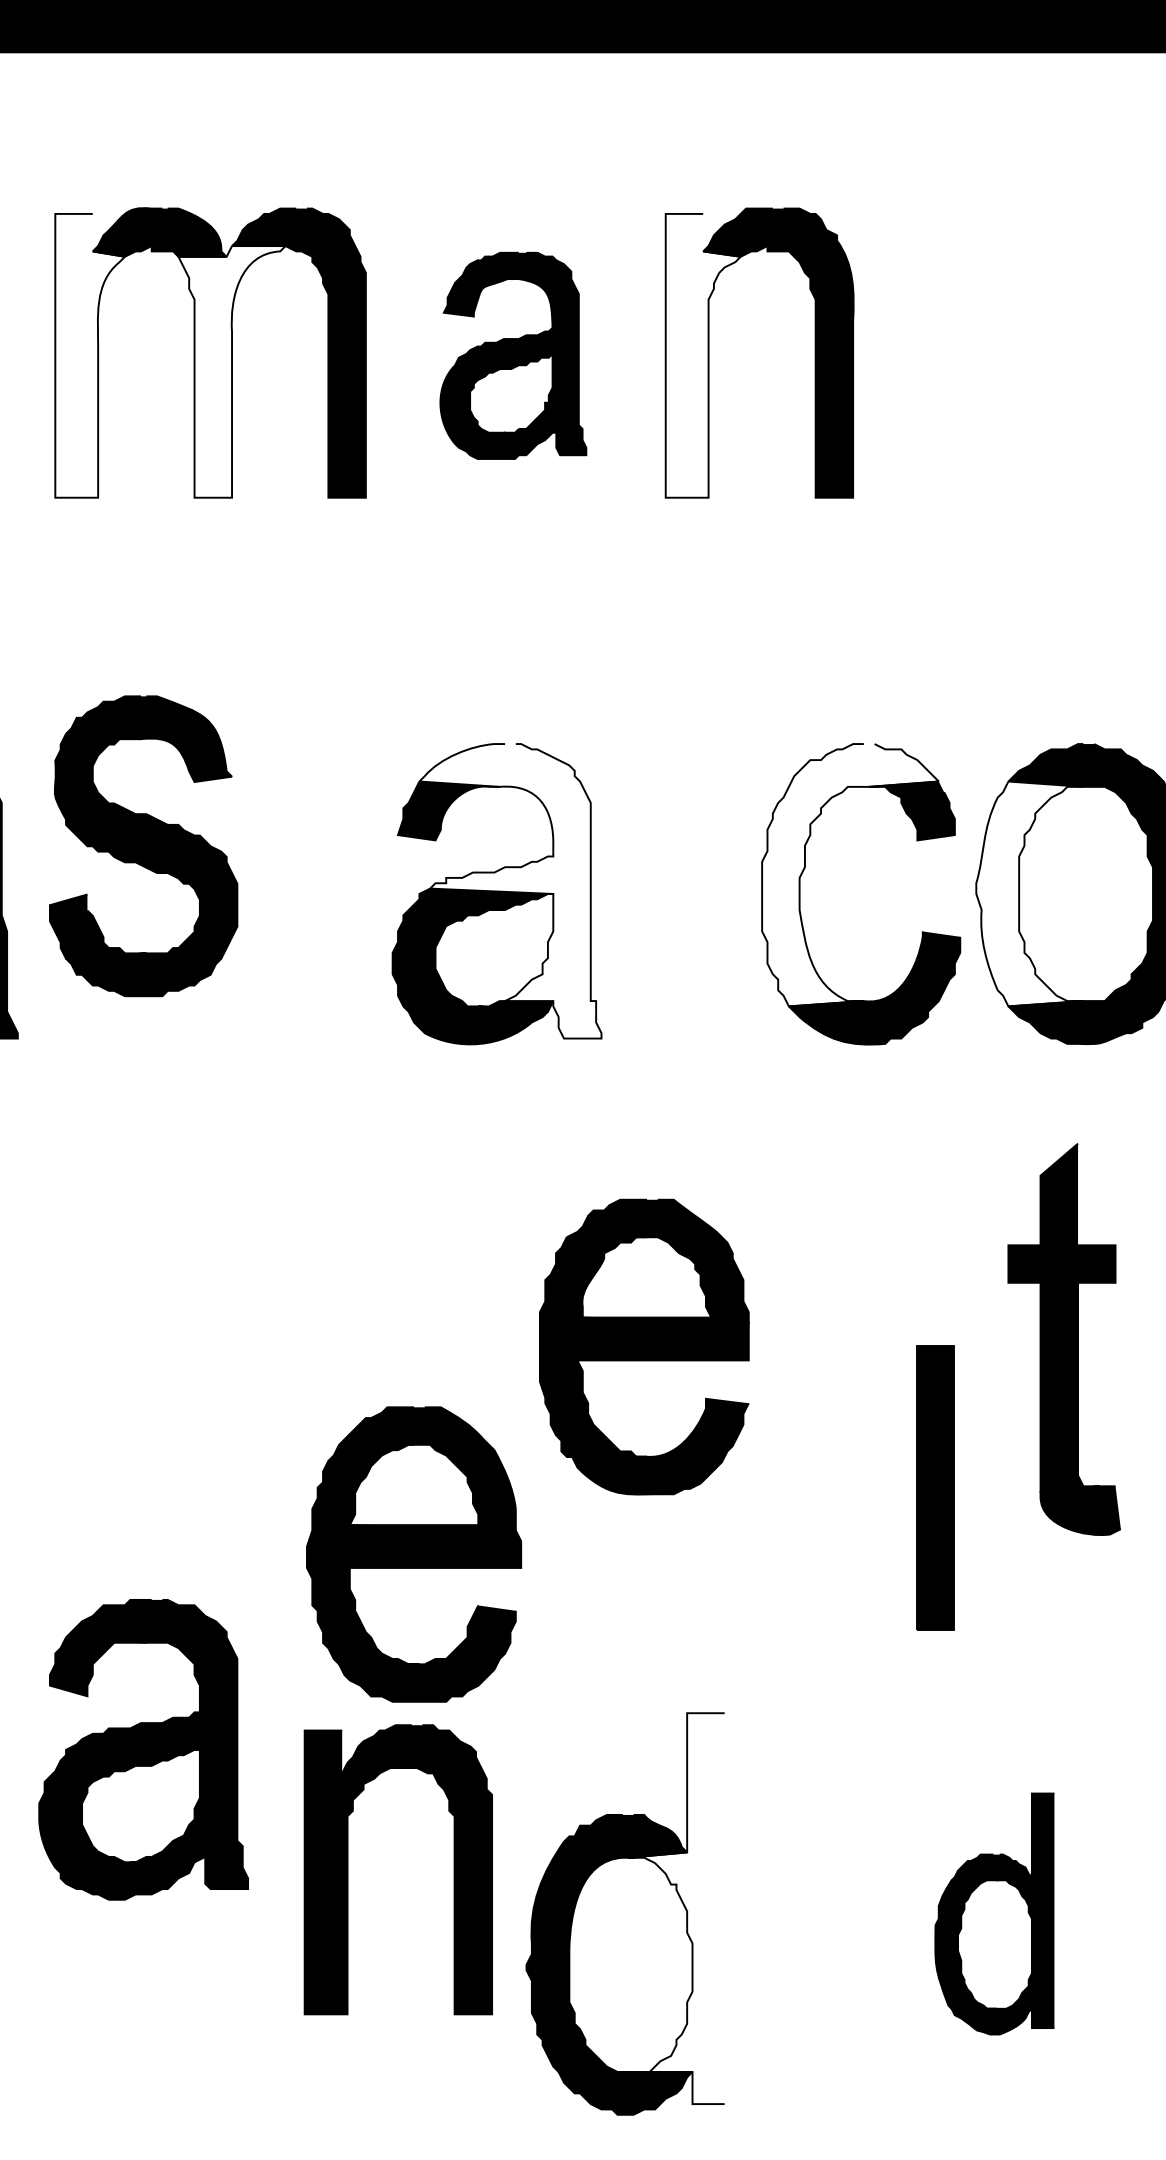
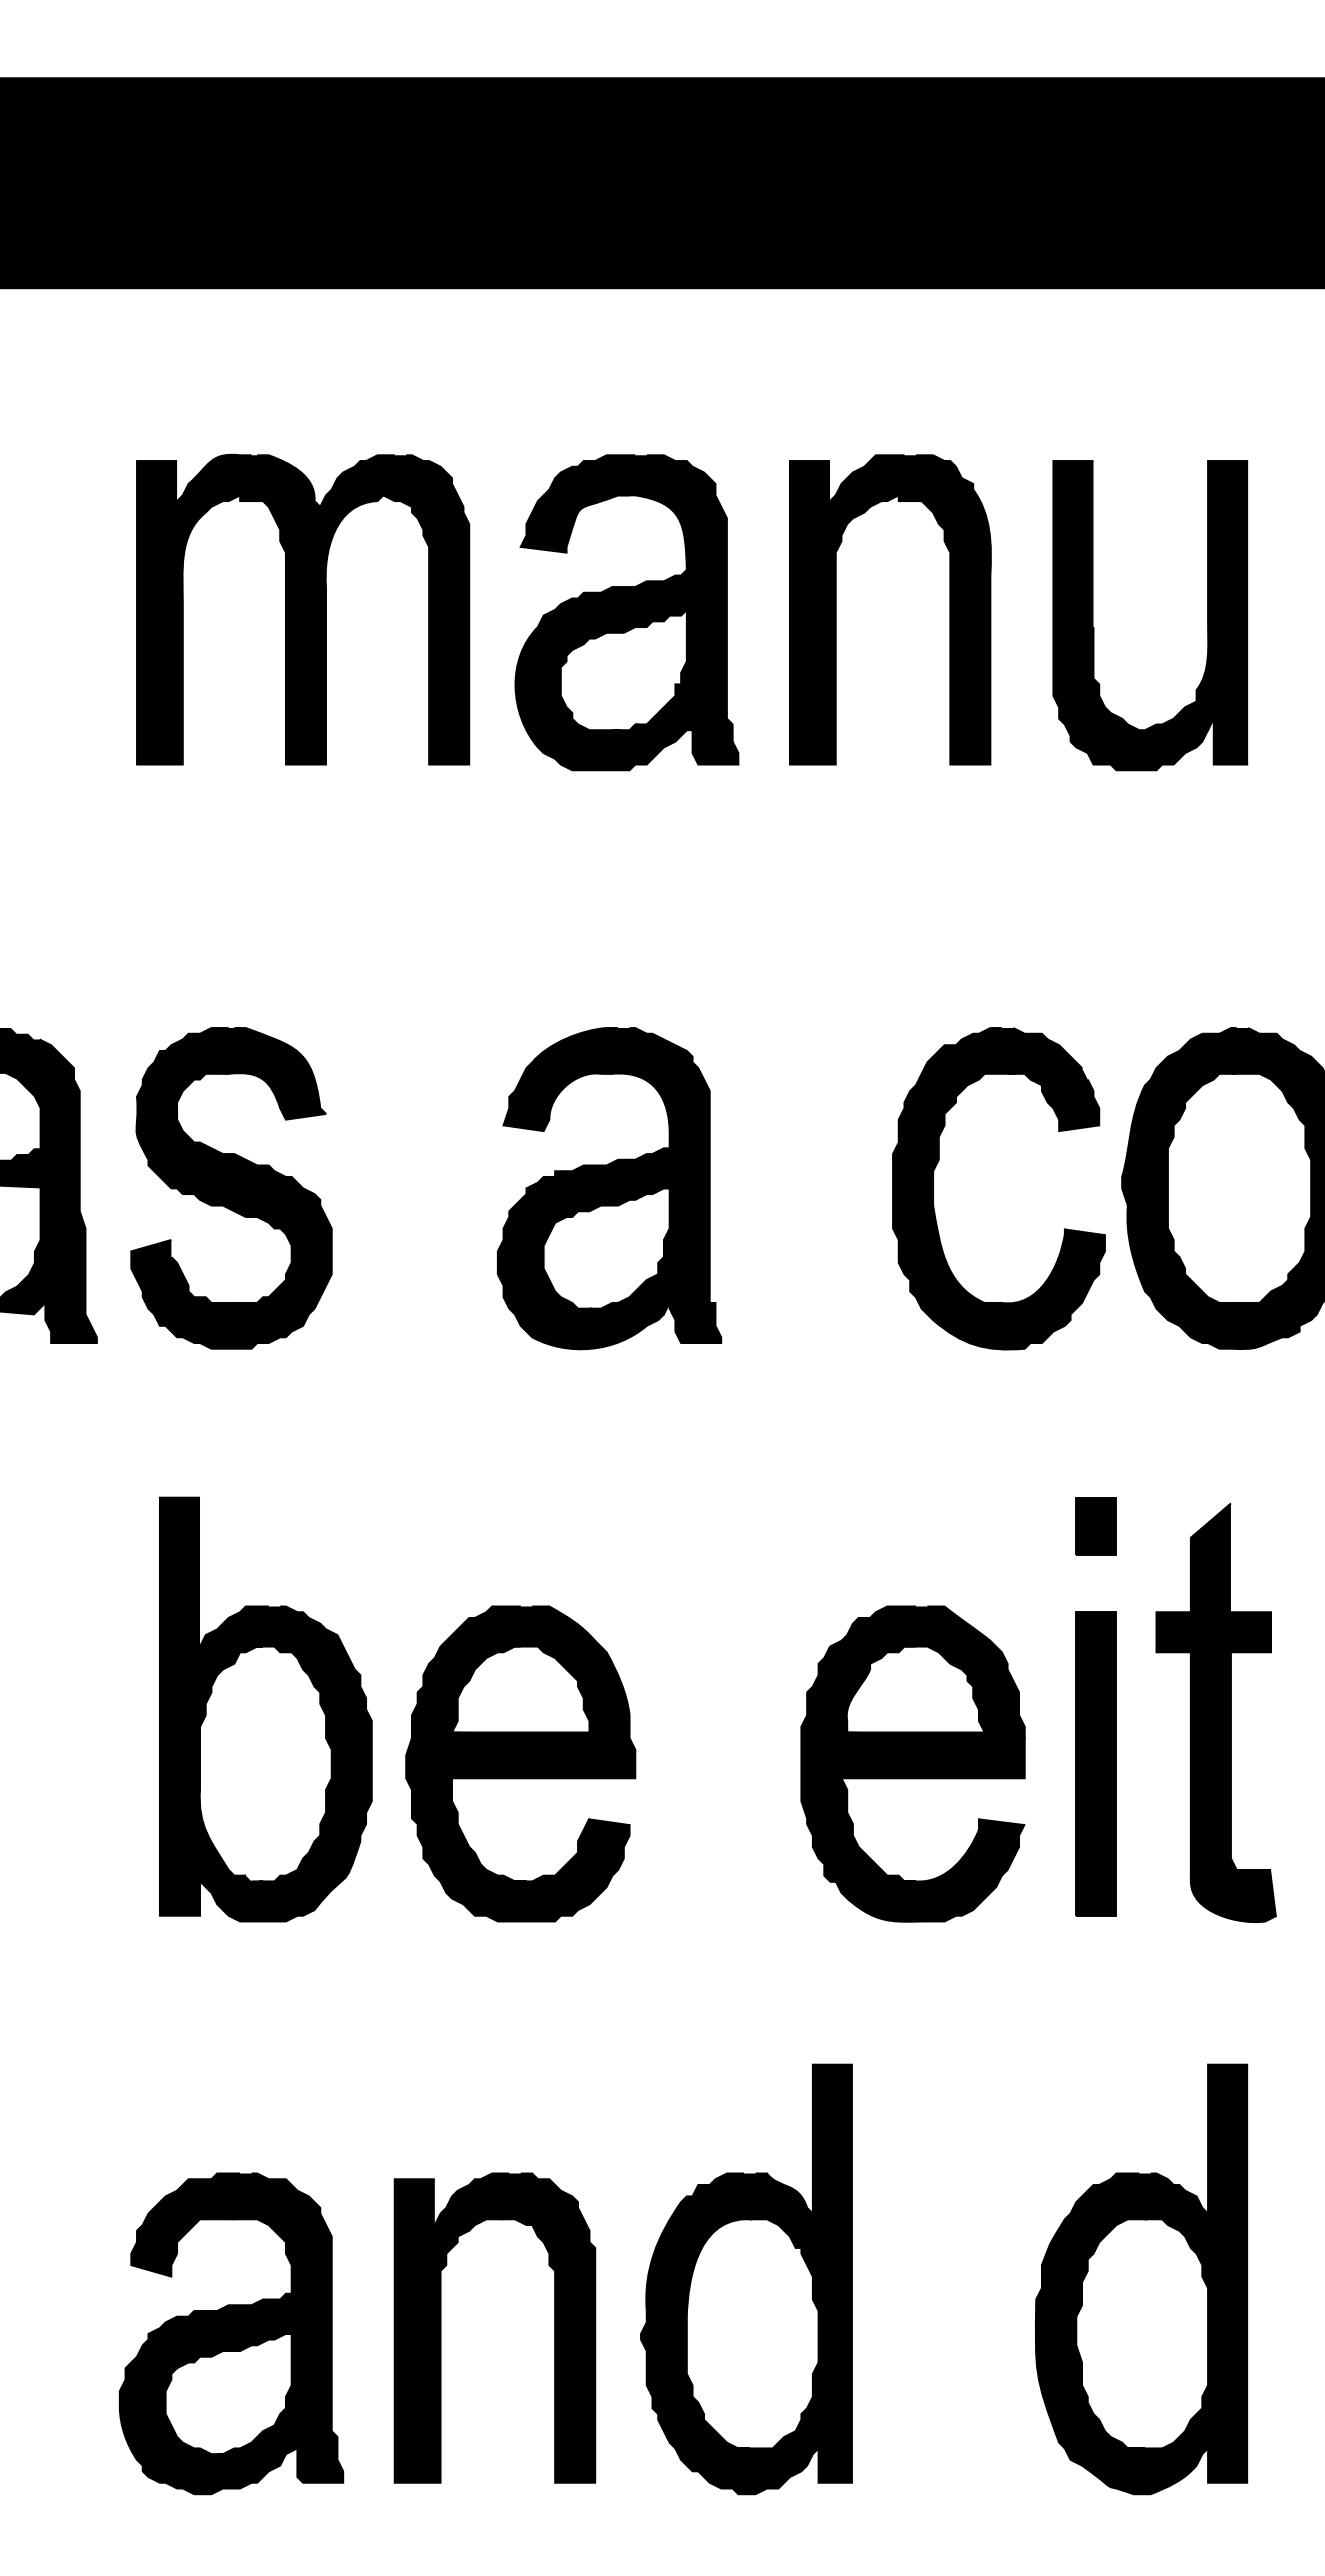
fill: (90, 355) -> (174, 612), added
part: (512, 355) -> (626, 612), size x1.43
fill: (702, 355) -> (829, 612), added
part: (949, 358) -> (1093, 615), added
fill: (231, 371) -> (325, 629), added
part: (143, 846) -> (231, 1188), moved
fill: (850, 875) -> (987, 1168), added
fill: (510, 891) -> (623, 1185), added
fill: (1029, 894) -> (1179, 1188), added
part: (951, 1210) -> (1095, 1526), added
part: (1063, 1339) -> (1215, 1712), moved
part: (643, 1346) -> (912, 1763), moved
part: (175, 1381) -> (265, 1709), added
part: (934, 1487) -> (1095, 1763), moved
part: (413, 1554) -> (520, 1763), moved
part: (143, 1749) -> (231, 2333), moved
part: (348, 1869) -> (441, 2327), moved
fill: (675, 1908) -> (800, 2273), added
part: (994, 1914) -> (1141, 2279), size x1.67

